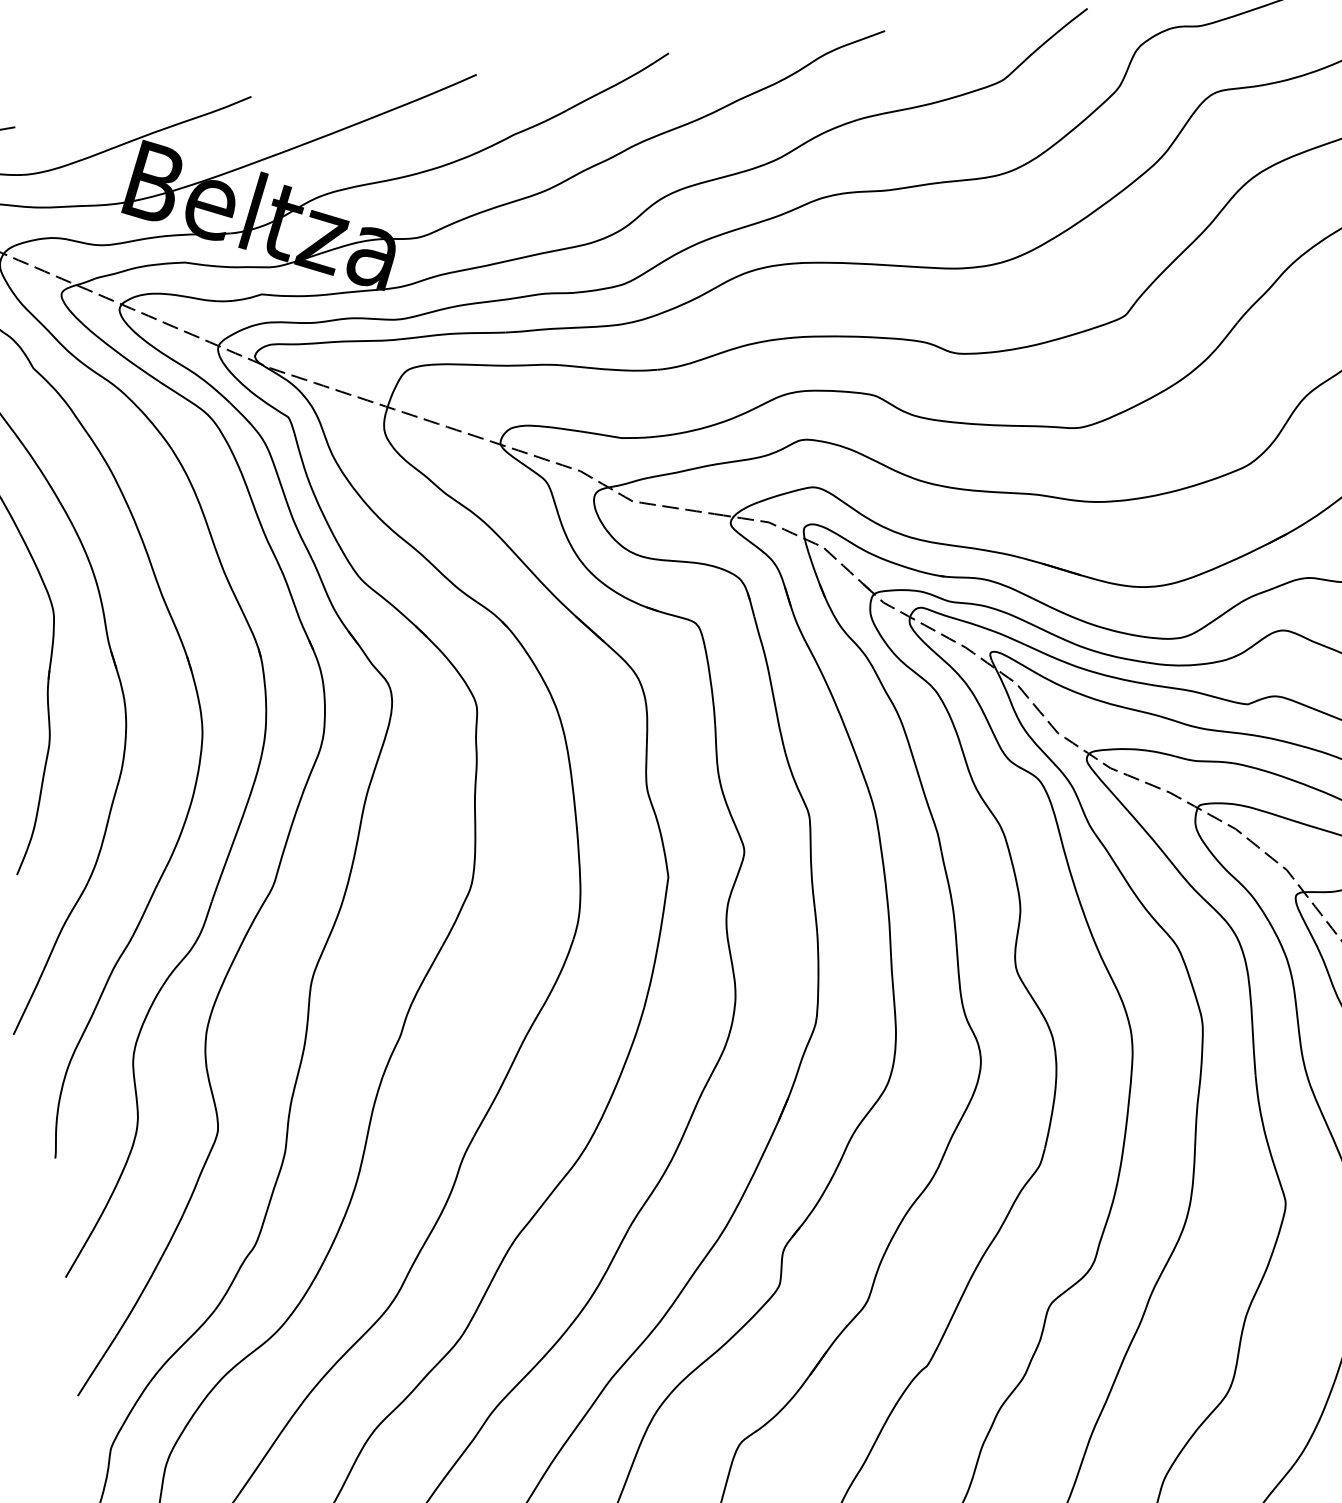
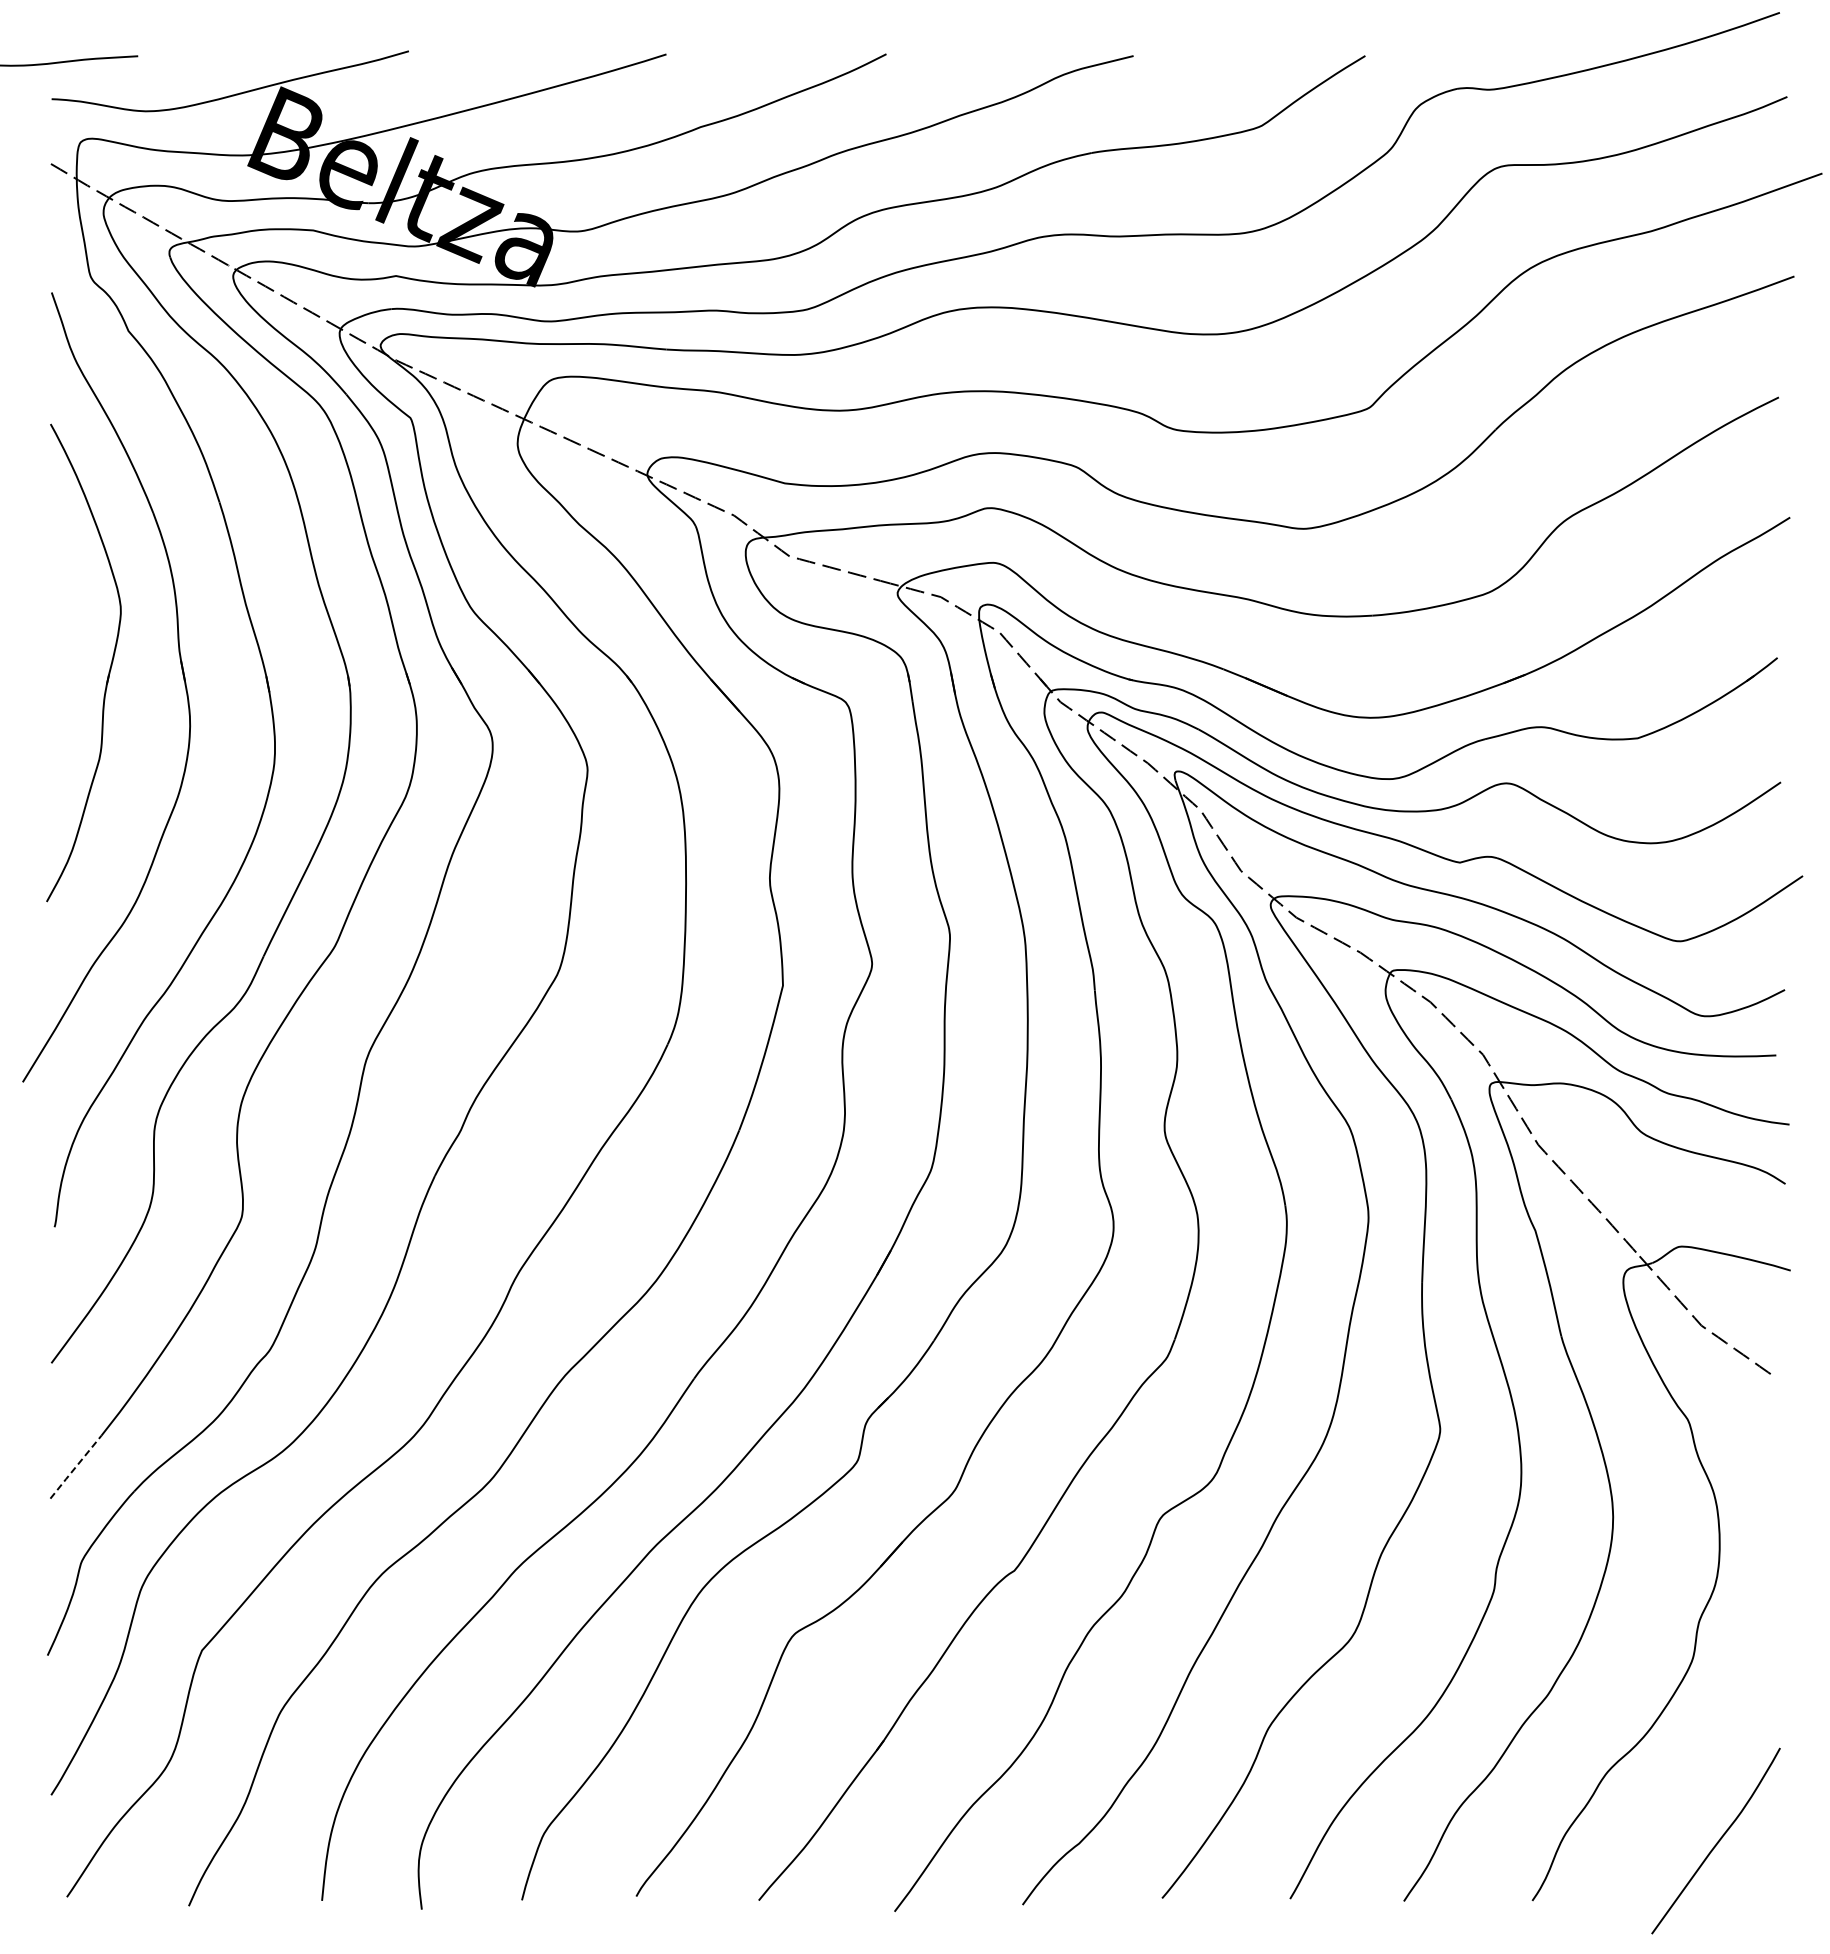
line: (96, 1366) -> (75, 1467), solid -> dashed

